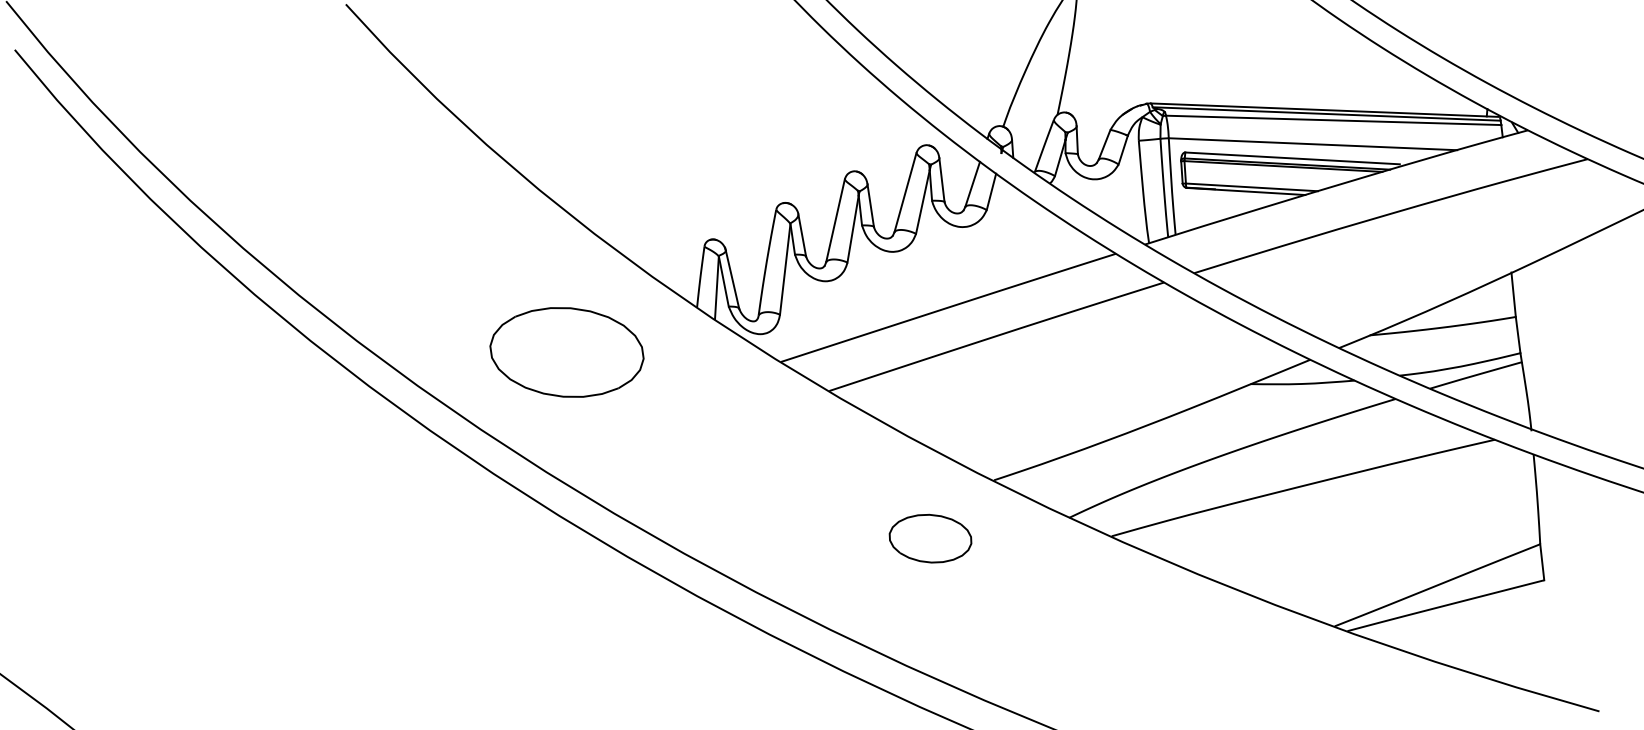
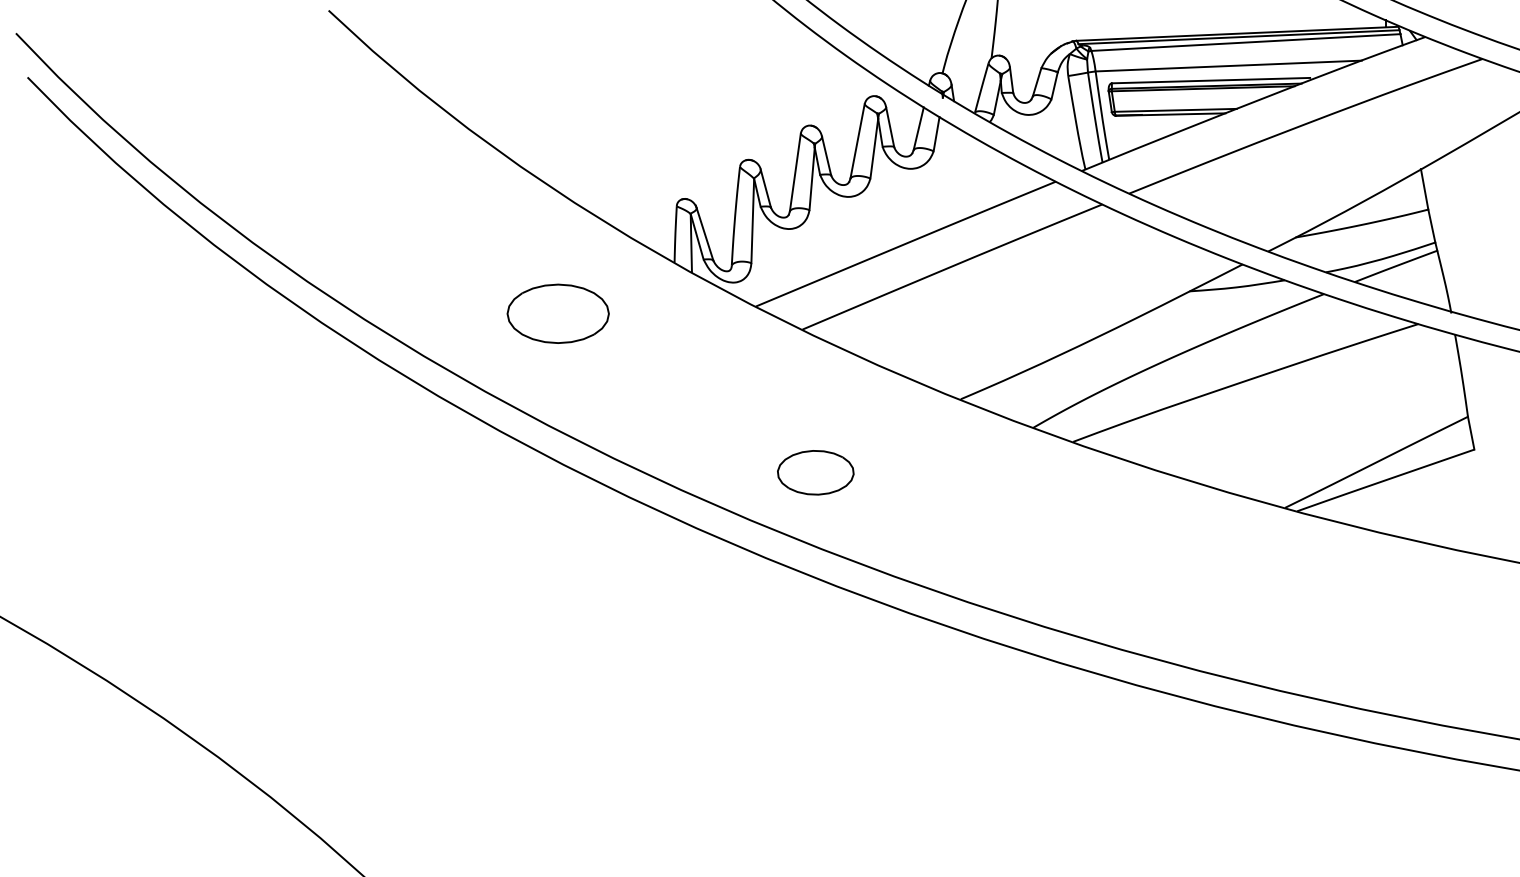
part: (566, 351) -> (557, 313), size x0.71
part: (930, 538) -> (815, 472), moved

